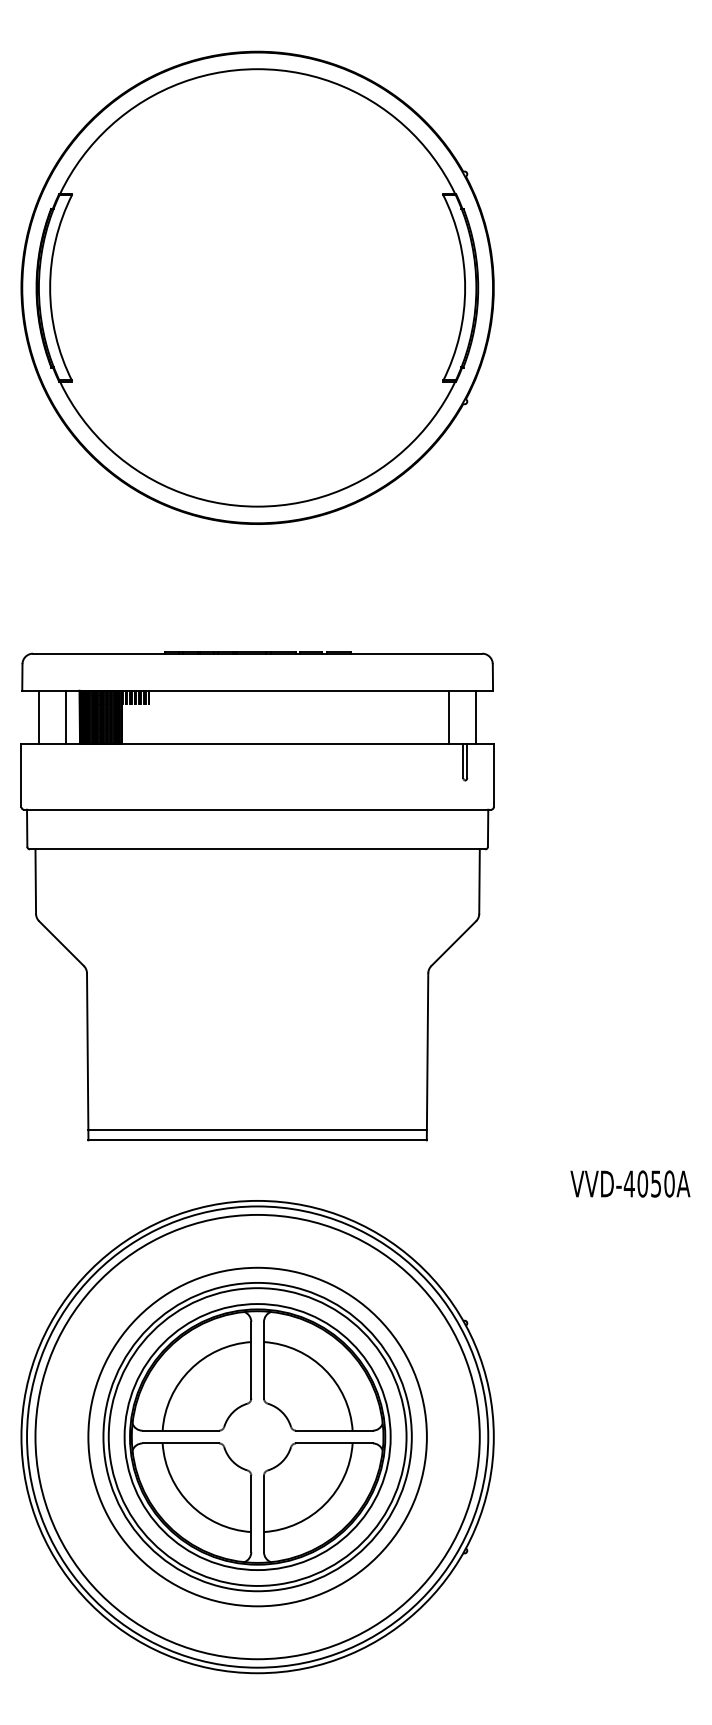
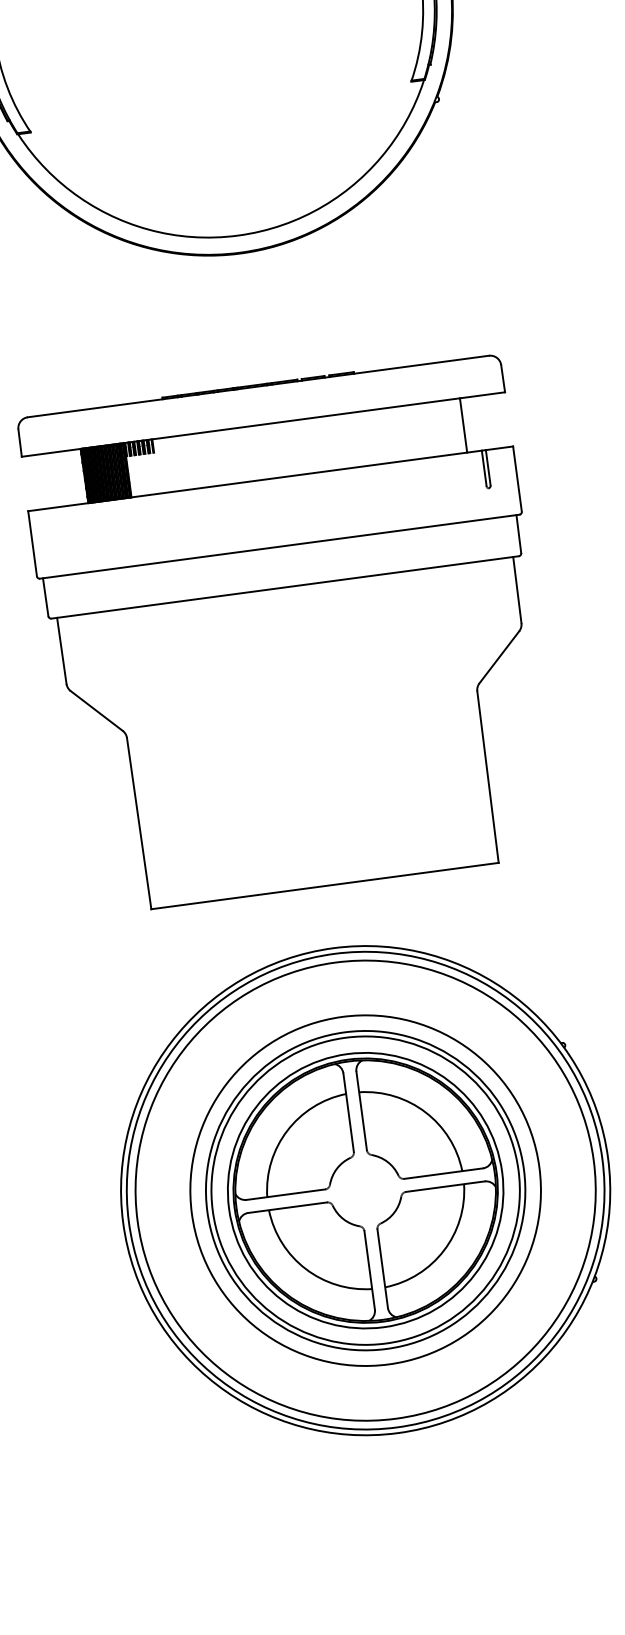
line: (38, 716) -> (42, 481), removed
line: (66, 716) -> (70, 477), removed
line: (476, 716) -> (491, 421), removed
line: (257, 1129) -> (323, 874), removed

